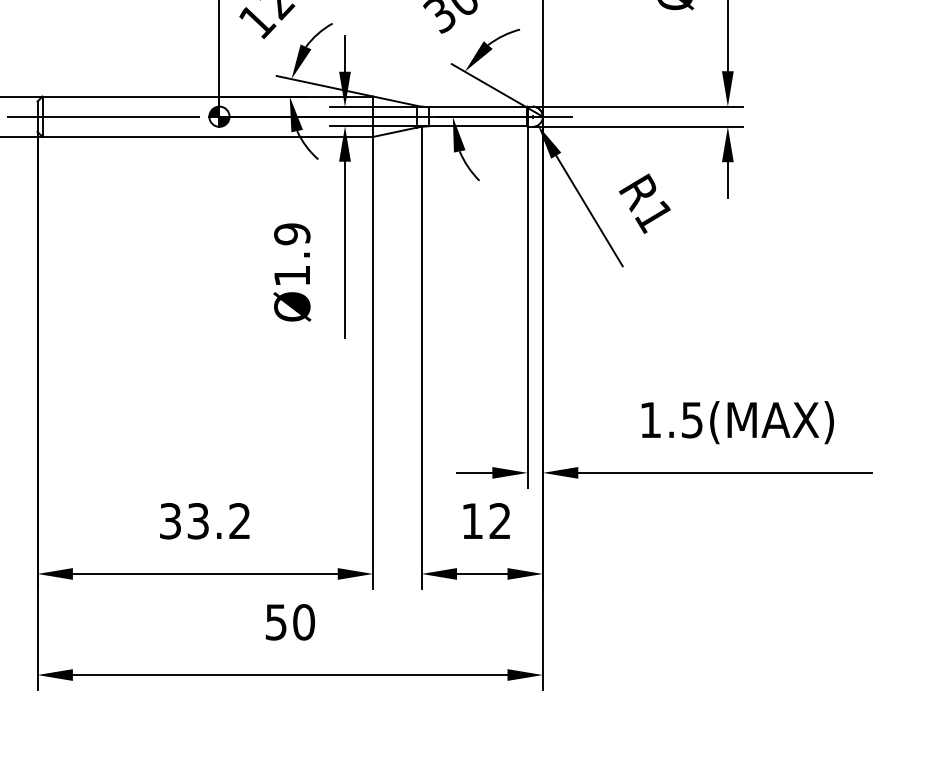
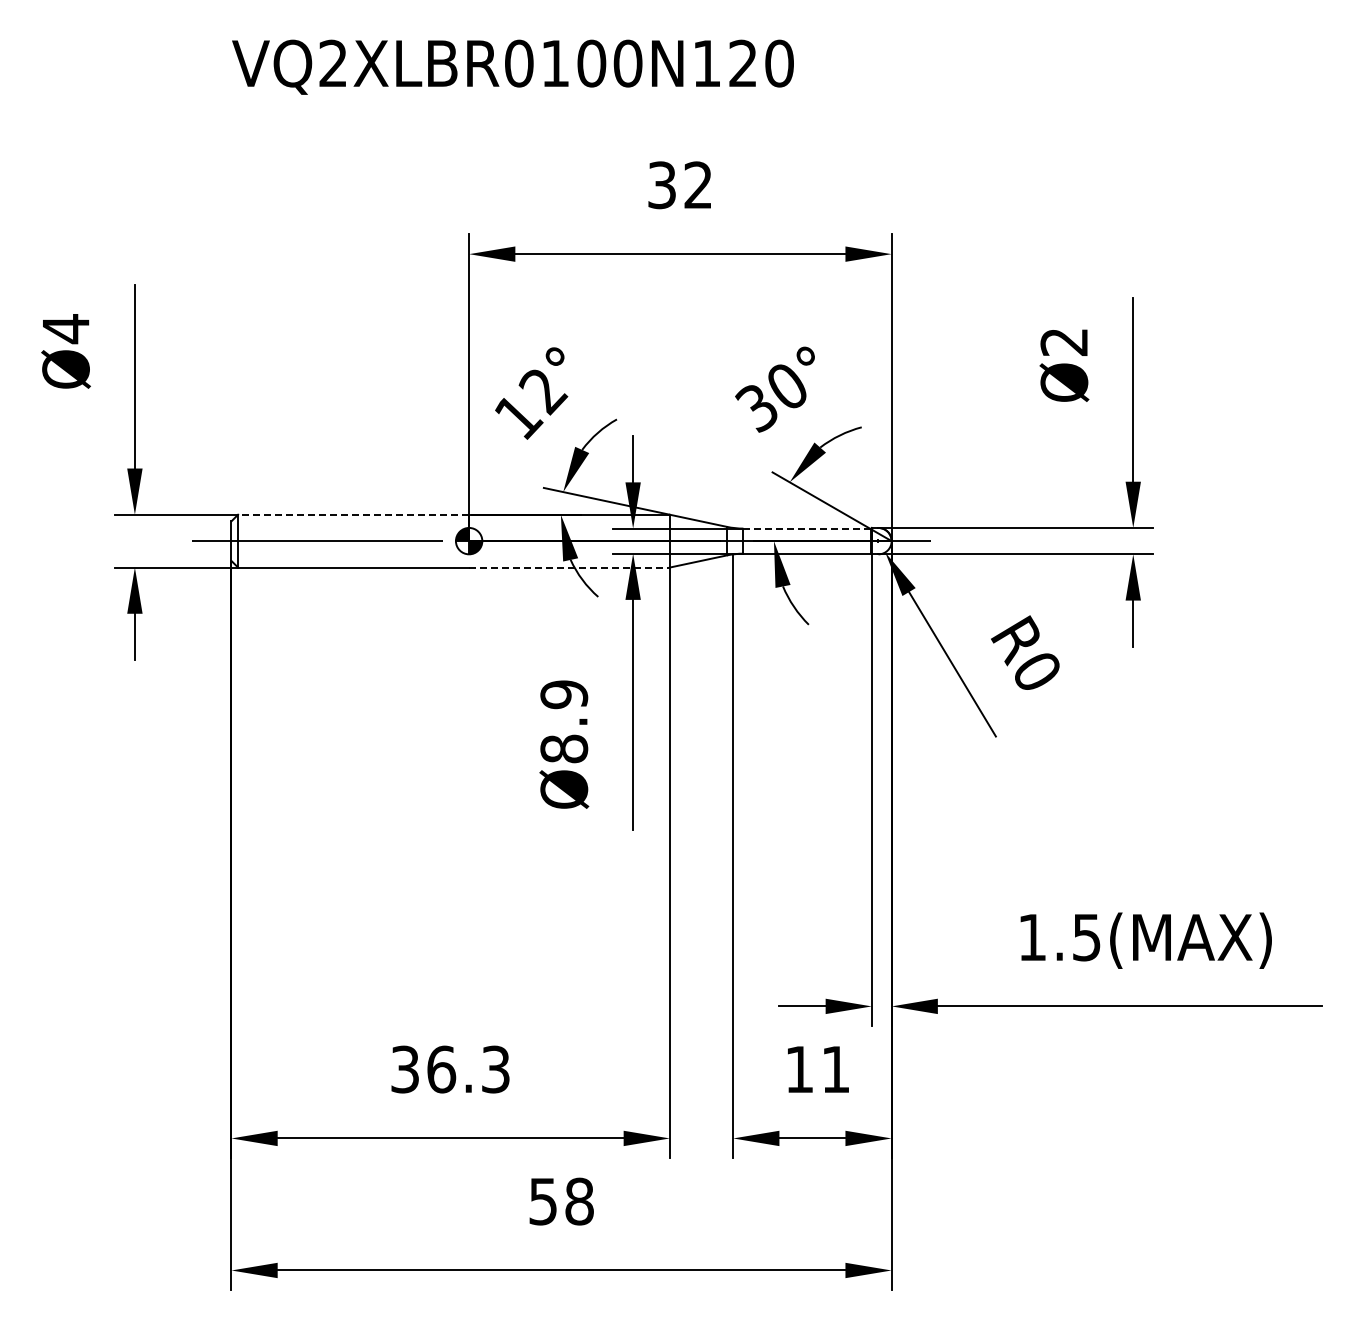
line: (130, 96) -> (353, 514), solid -> dashed
line: (478, 107) -> (807, 528), solid -> dashed
line: (297, 136) -> (570, 567), solid -> dashed
text: (653, 217) -> (1035, 672), R1 -> R0
text: (292, 275) -> (564, 748), Ø1.9 -> Ø8.9
text: (499, 520) -> (835, 1068), 12 -> 11
text: (218, 521) -> (468, 1069), 33.2 -> 36.3
text: (303, 622) -> (579, 1201), 50 -> 58

